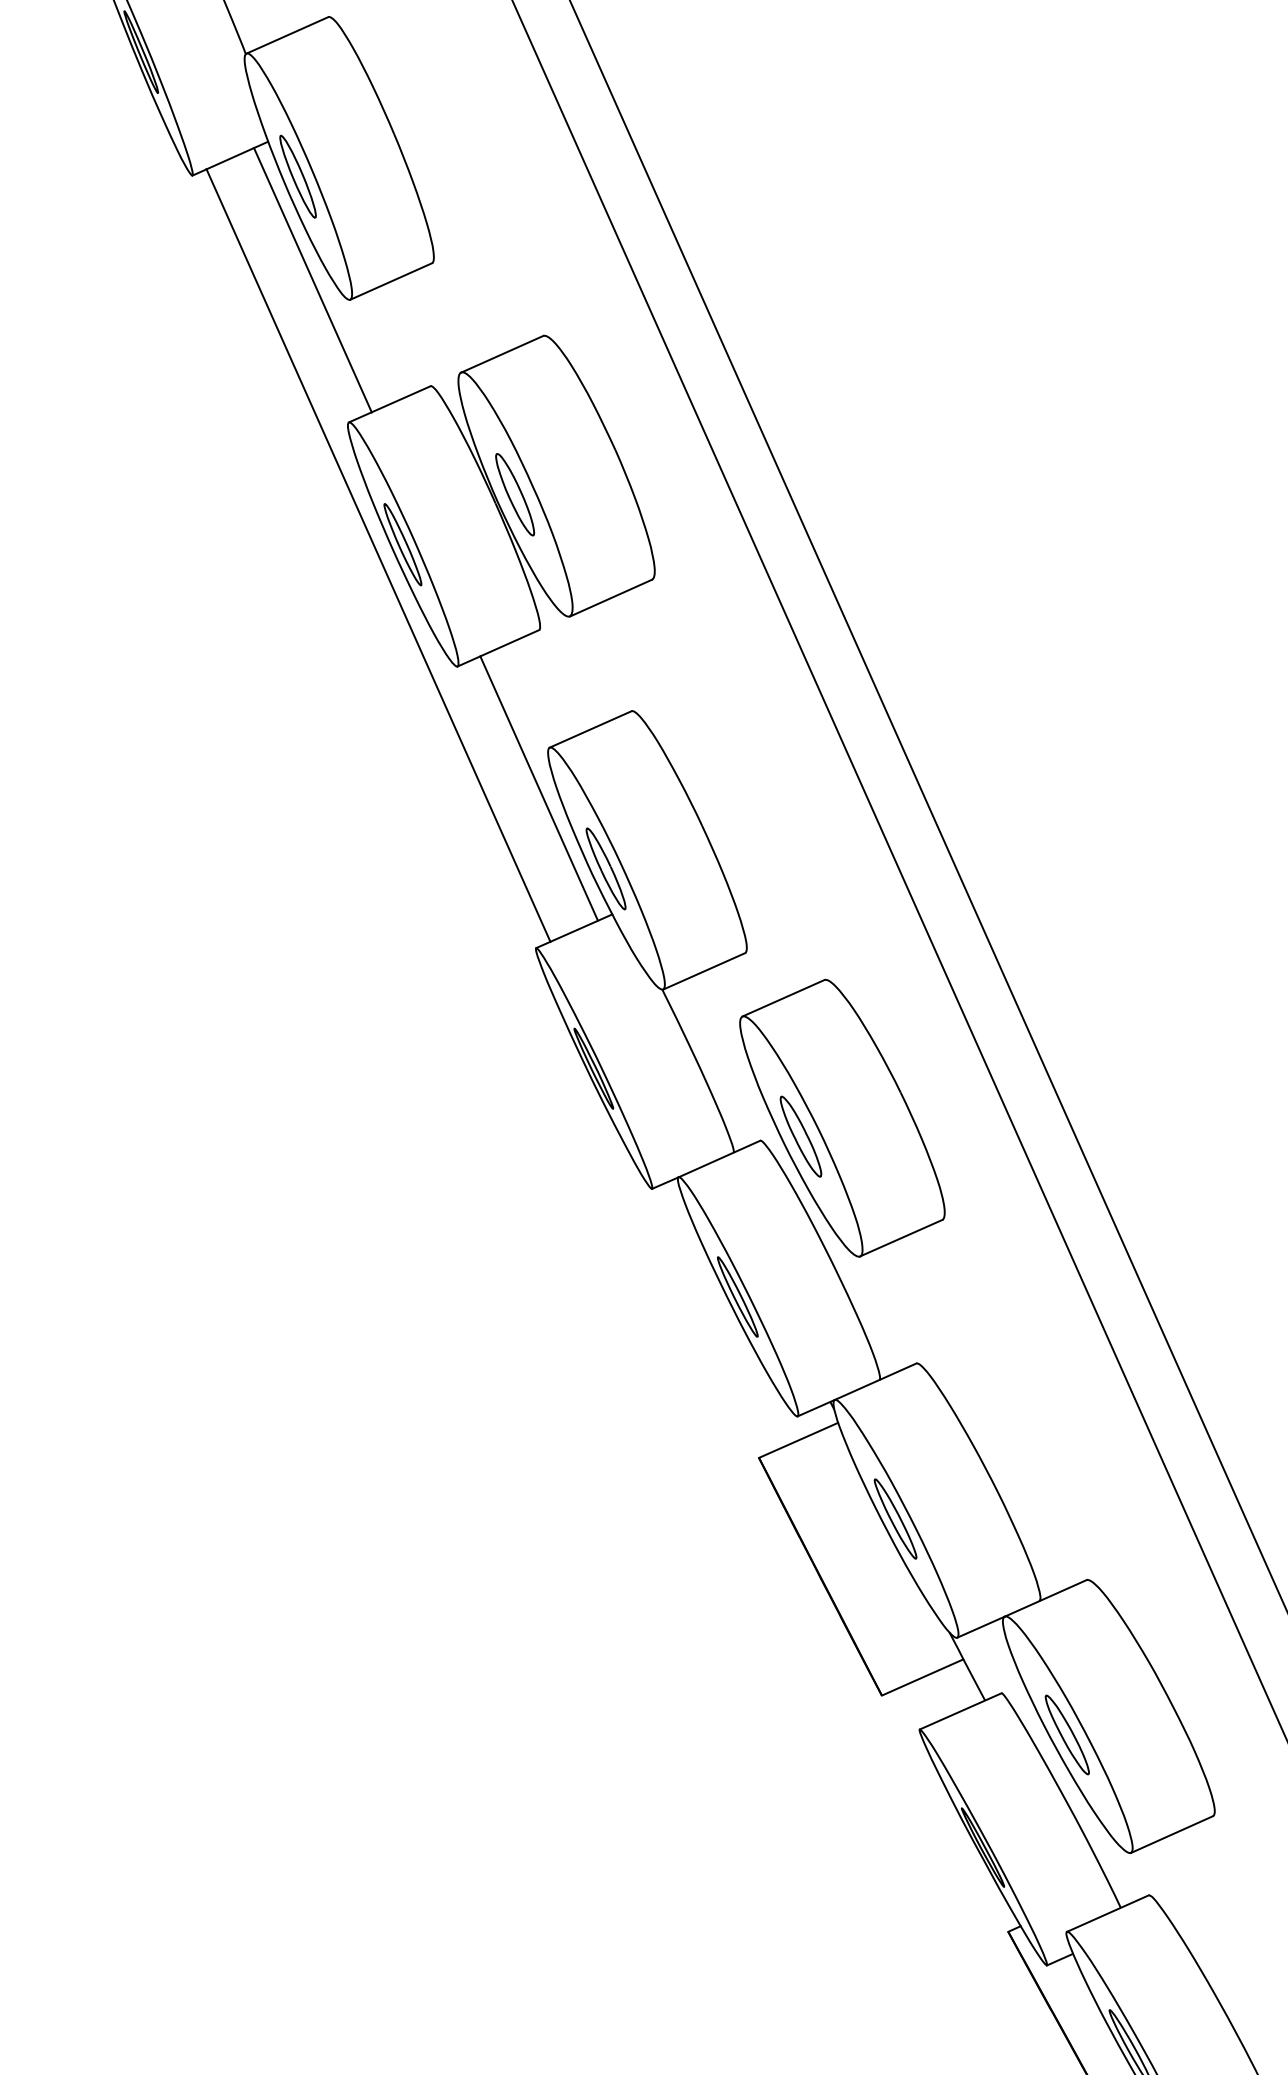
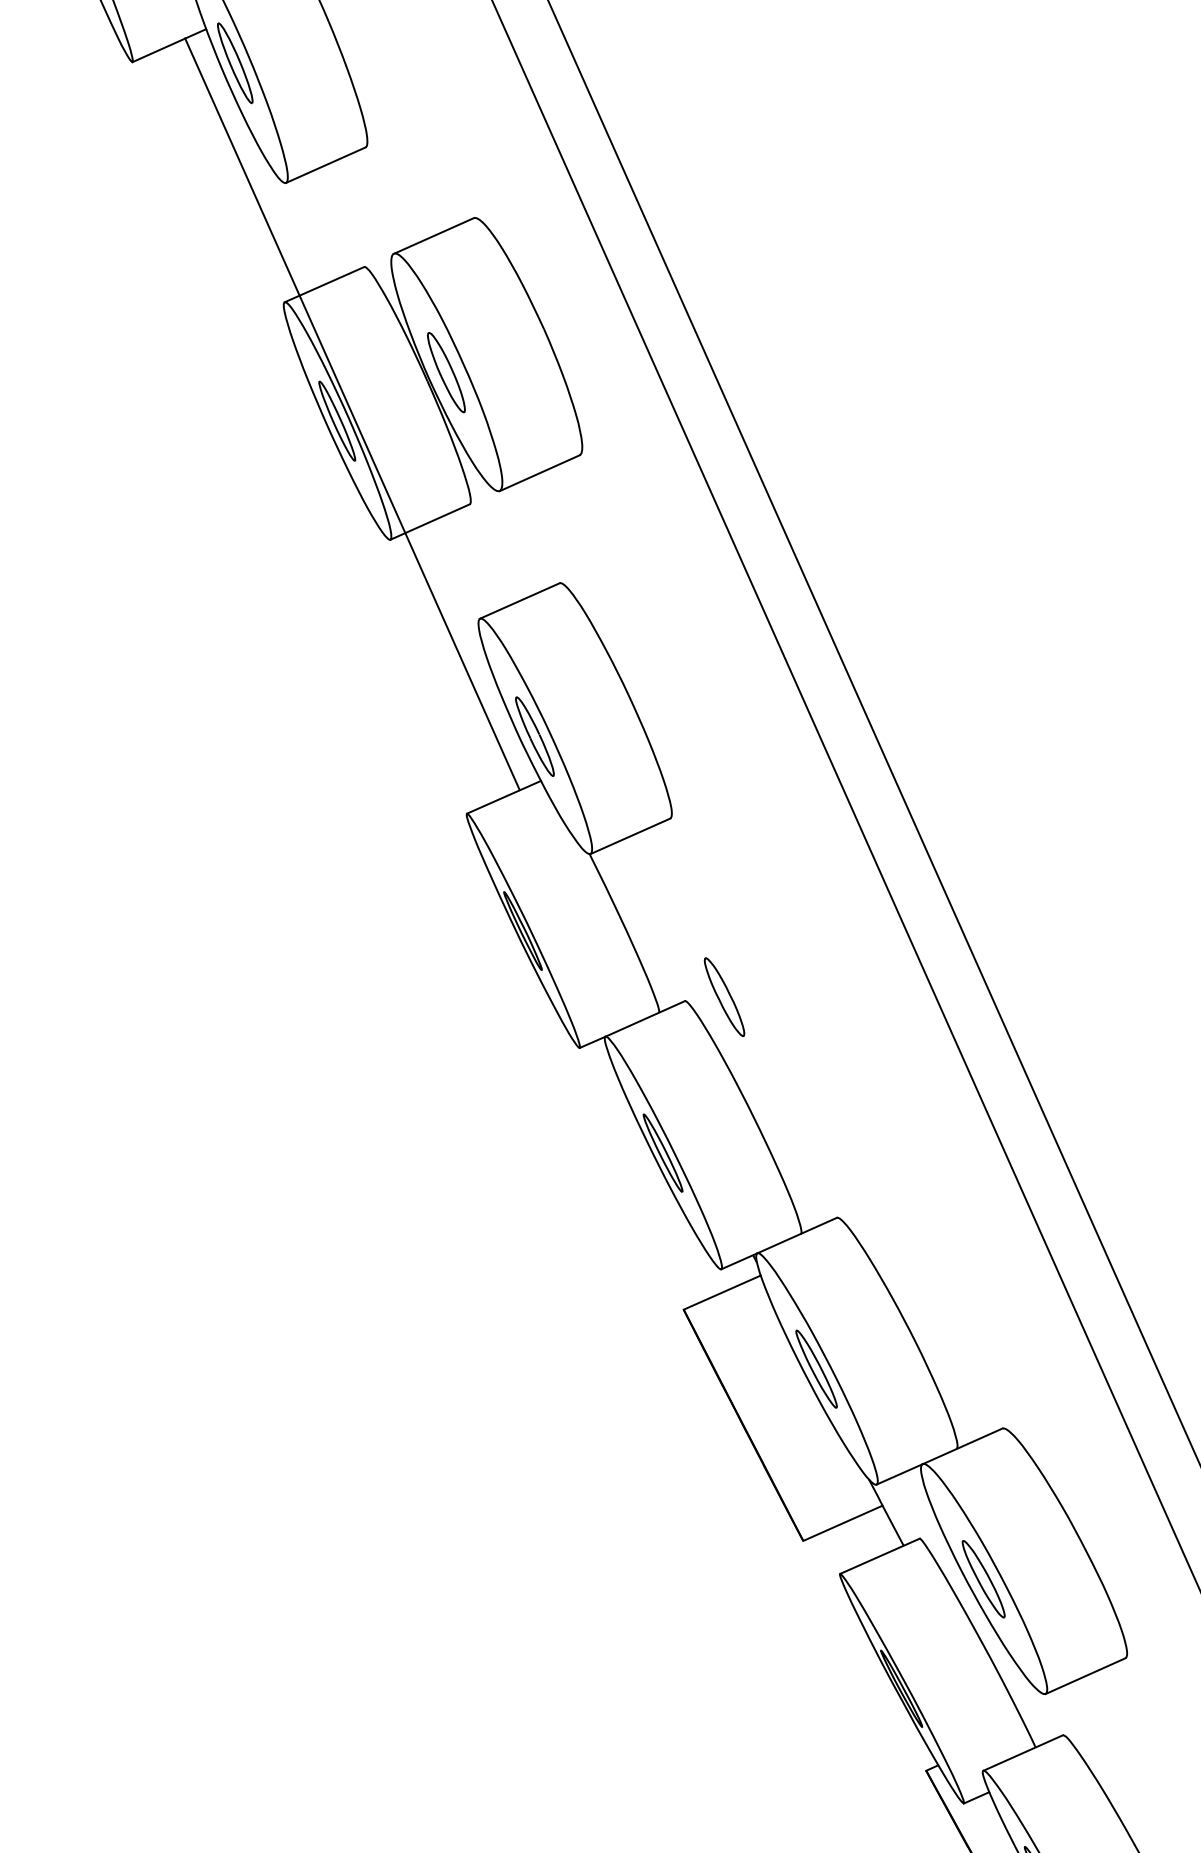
line: (312, 279) -> (249, 163), removed
line: (378, 555) -> (352, 414), moved
line: (538, 788) -> (469, 658), removed
part: (842, 1117) -> (764, 978), removed

